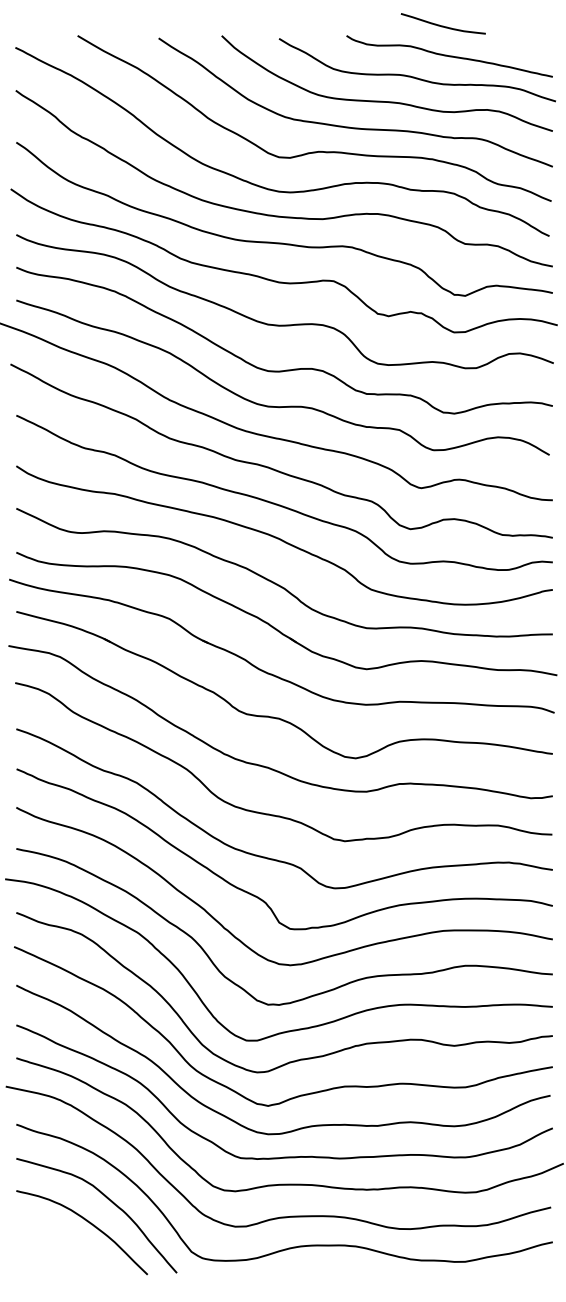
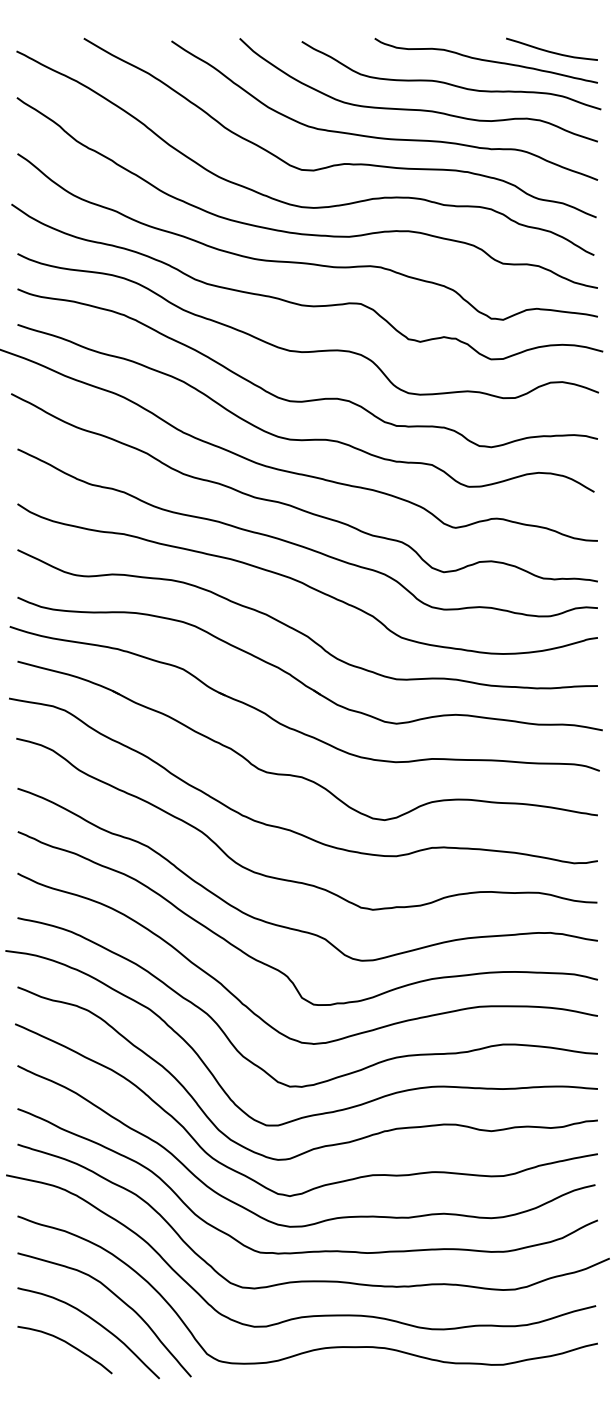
curve: (442, 25) -> (551, 51), moved
curve: (63, 1243) -> (68, 1344), added

